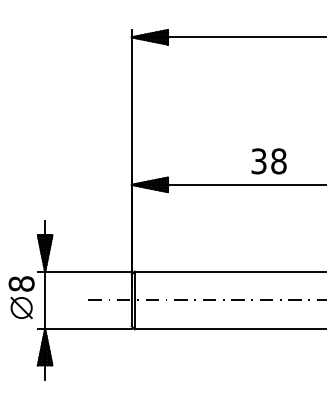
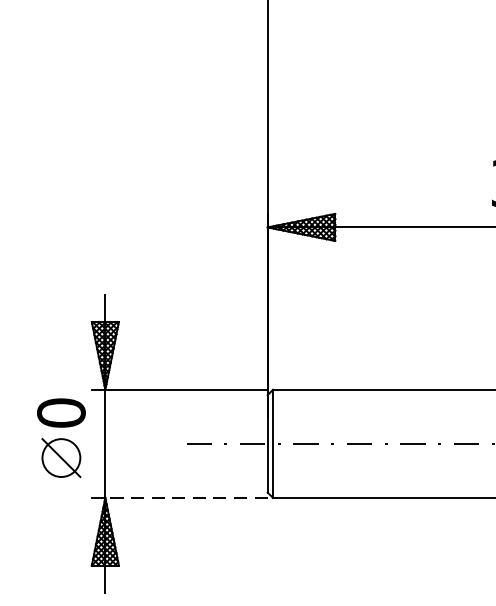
text: (21, 283) -> (61, 412), 8 -> 0
line: (87, 329) -> (184, 498), solid -> dashed

